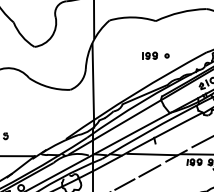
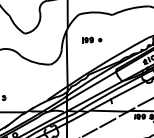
part: (156, 55) -> (92, 39), moved

